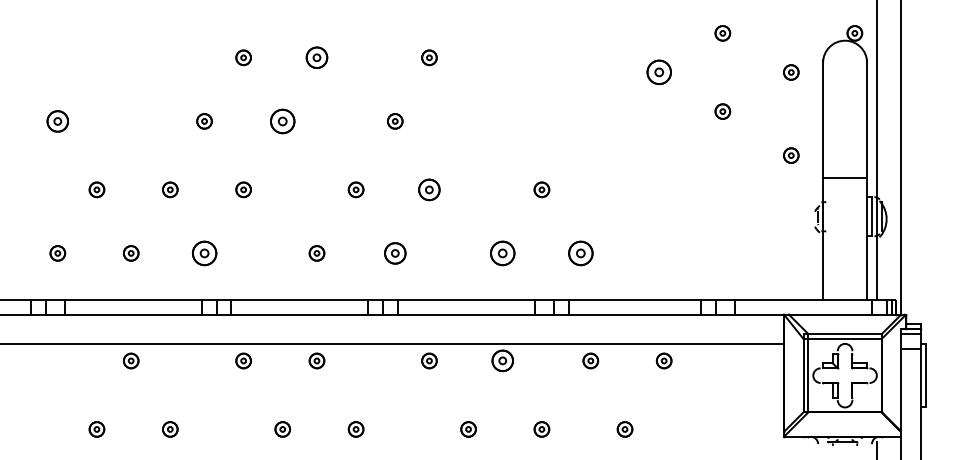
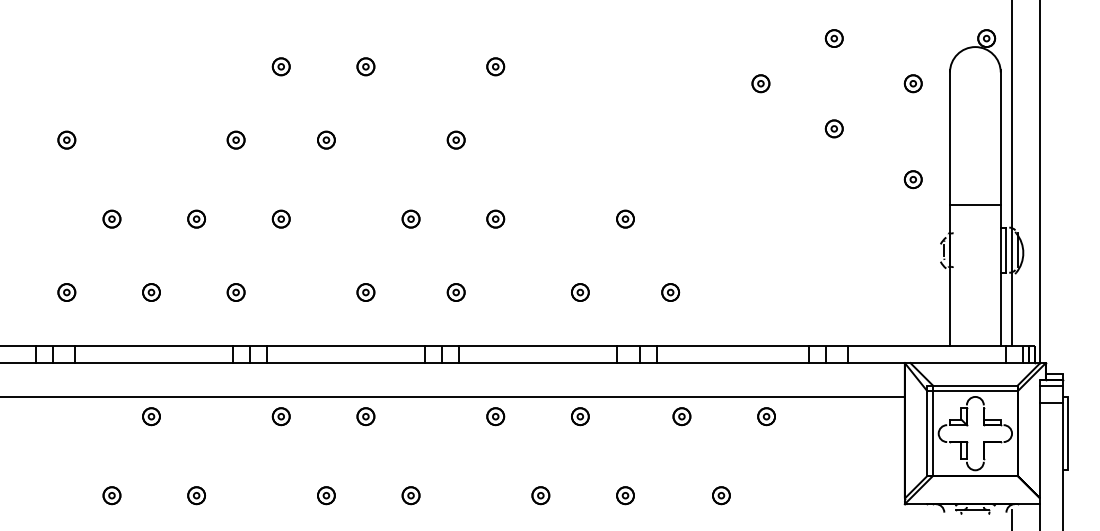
part: (316, 57) -> (365, 66), size x0.71
part: (658, 72) -> (760, 83), size x0.62
part: (57, 120) -> (66, 139), size x0.71
part: (282, 120) -> (326, 139), size x0.62
part: (429, 189) -> (495, 218), size x0.71
part: (203, 253) -> (235, 292), size x0.62
part: (394, 253) -> (455, 292), size x0.71
part: (502, 253) -> (580, 292), size x0.62
part: (580, 253) -> (670, 292), size x0.62
part: (502, 360) -> (580, 416), size x0.71

